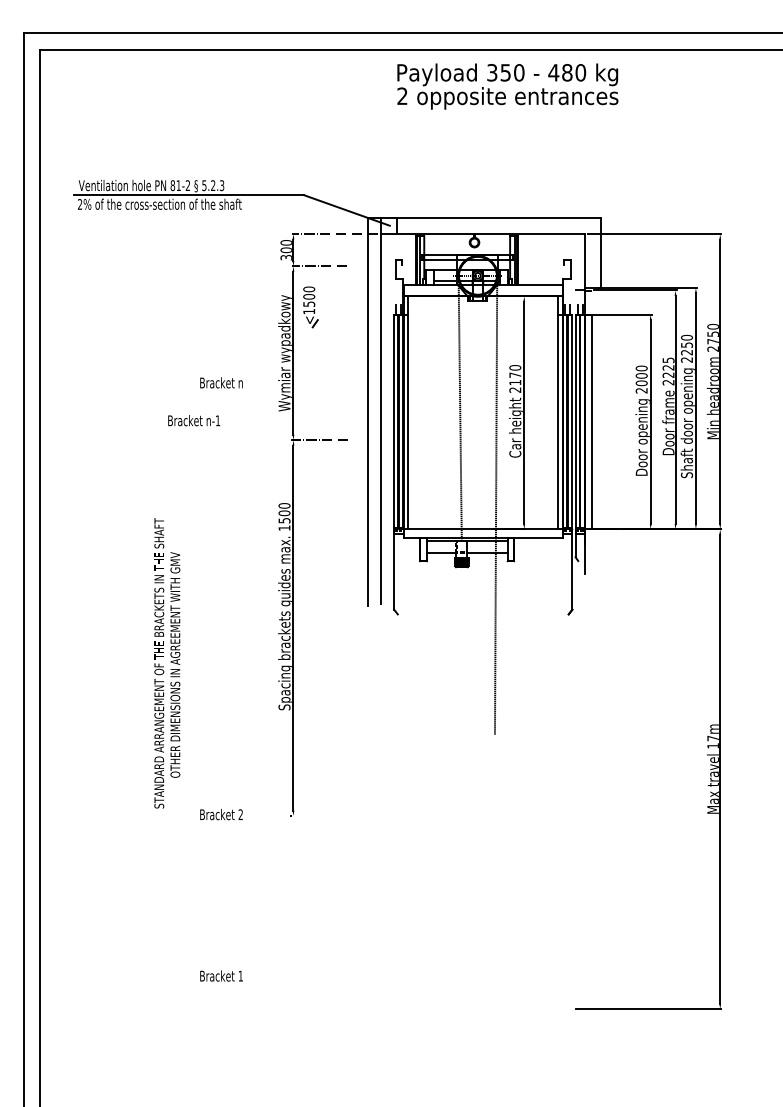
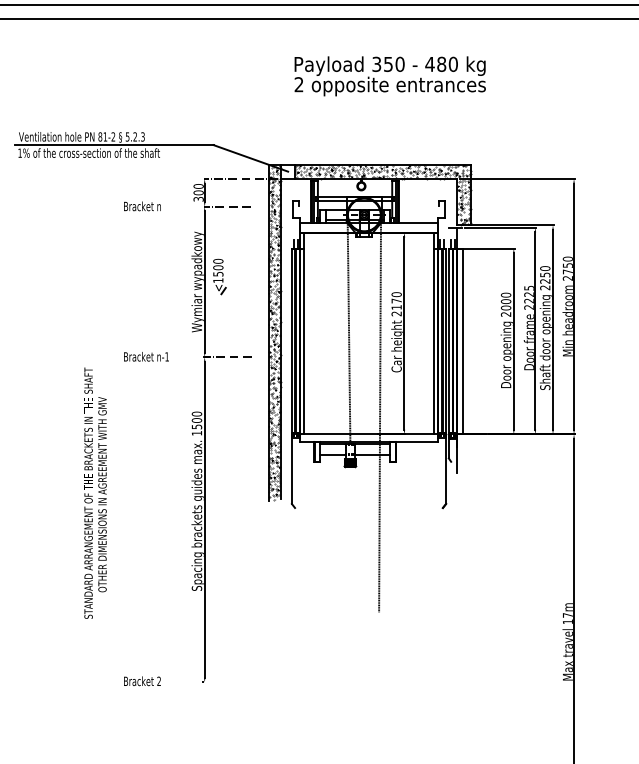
text: (507, 86) -> (389, 76), moved
text: (80, 204) -> (20, 153), 2% -> 1%
hatch: (499, 252) -> (383, 194), added
part: (310, 307) -> (219, 277), moved
text: (221, 382) -> (142, 206), moved
hatch: (374, 411) -> (274, 332), added
text: (194, 420) -> (146, 356), moved
text: (167, 663) -> (95, 493), moved

